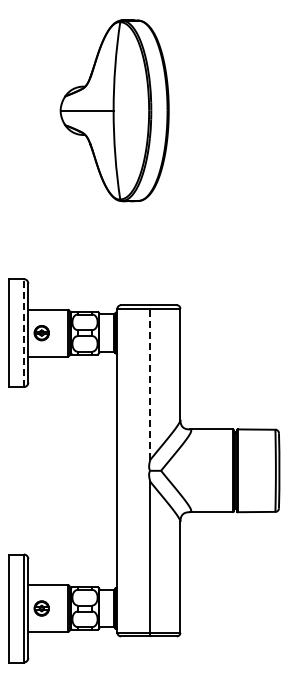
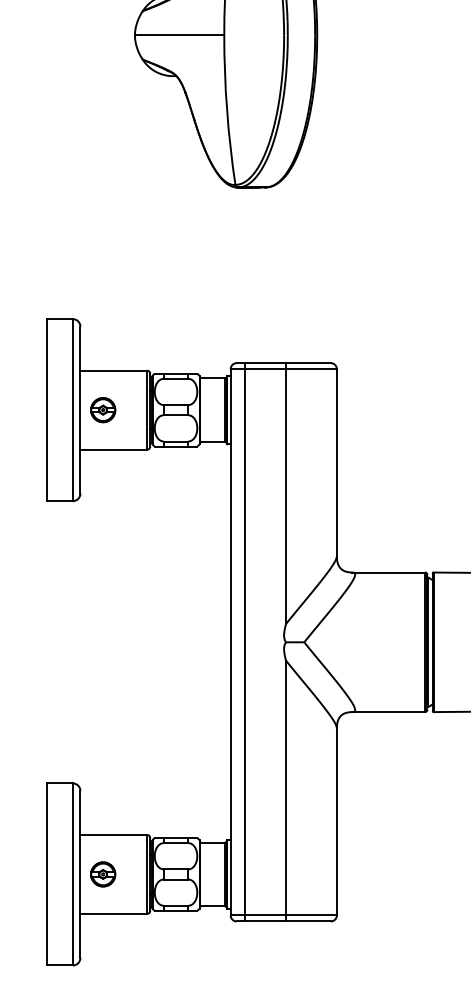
line: (23, 333) -> (72, 410), dashed -> solid
line: (150, 382) -> (286, 493), dashed -> solid
line: (125, 470) -> (244, 641), added

